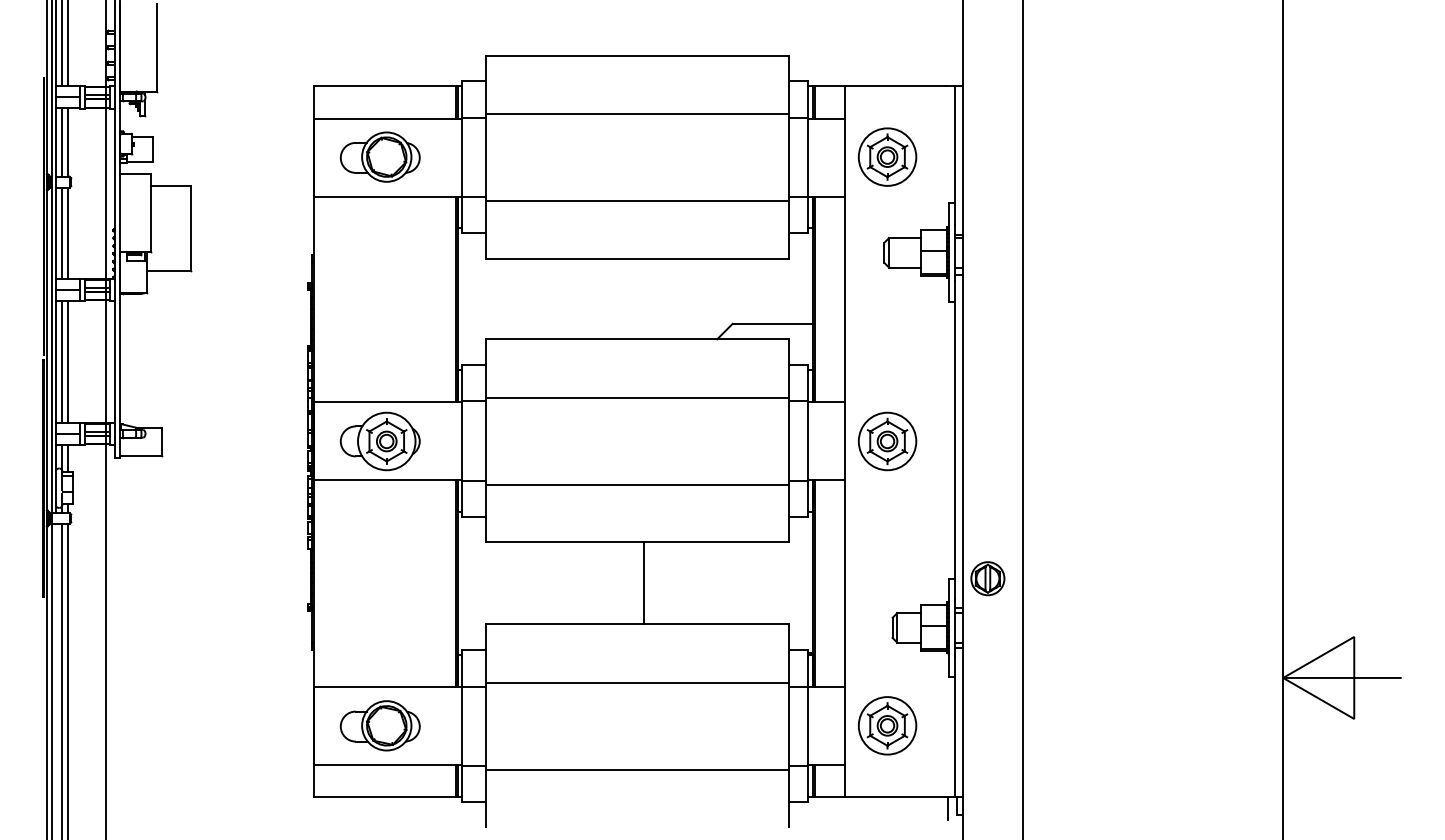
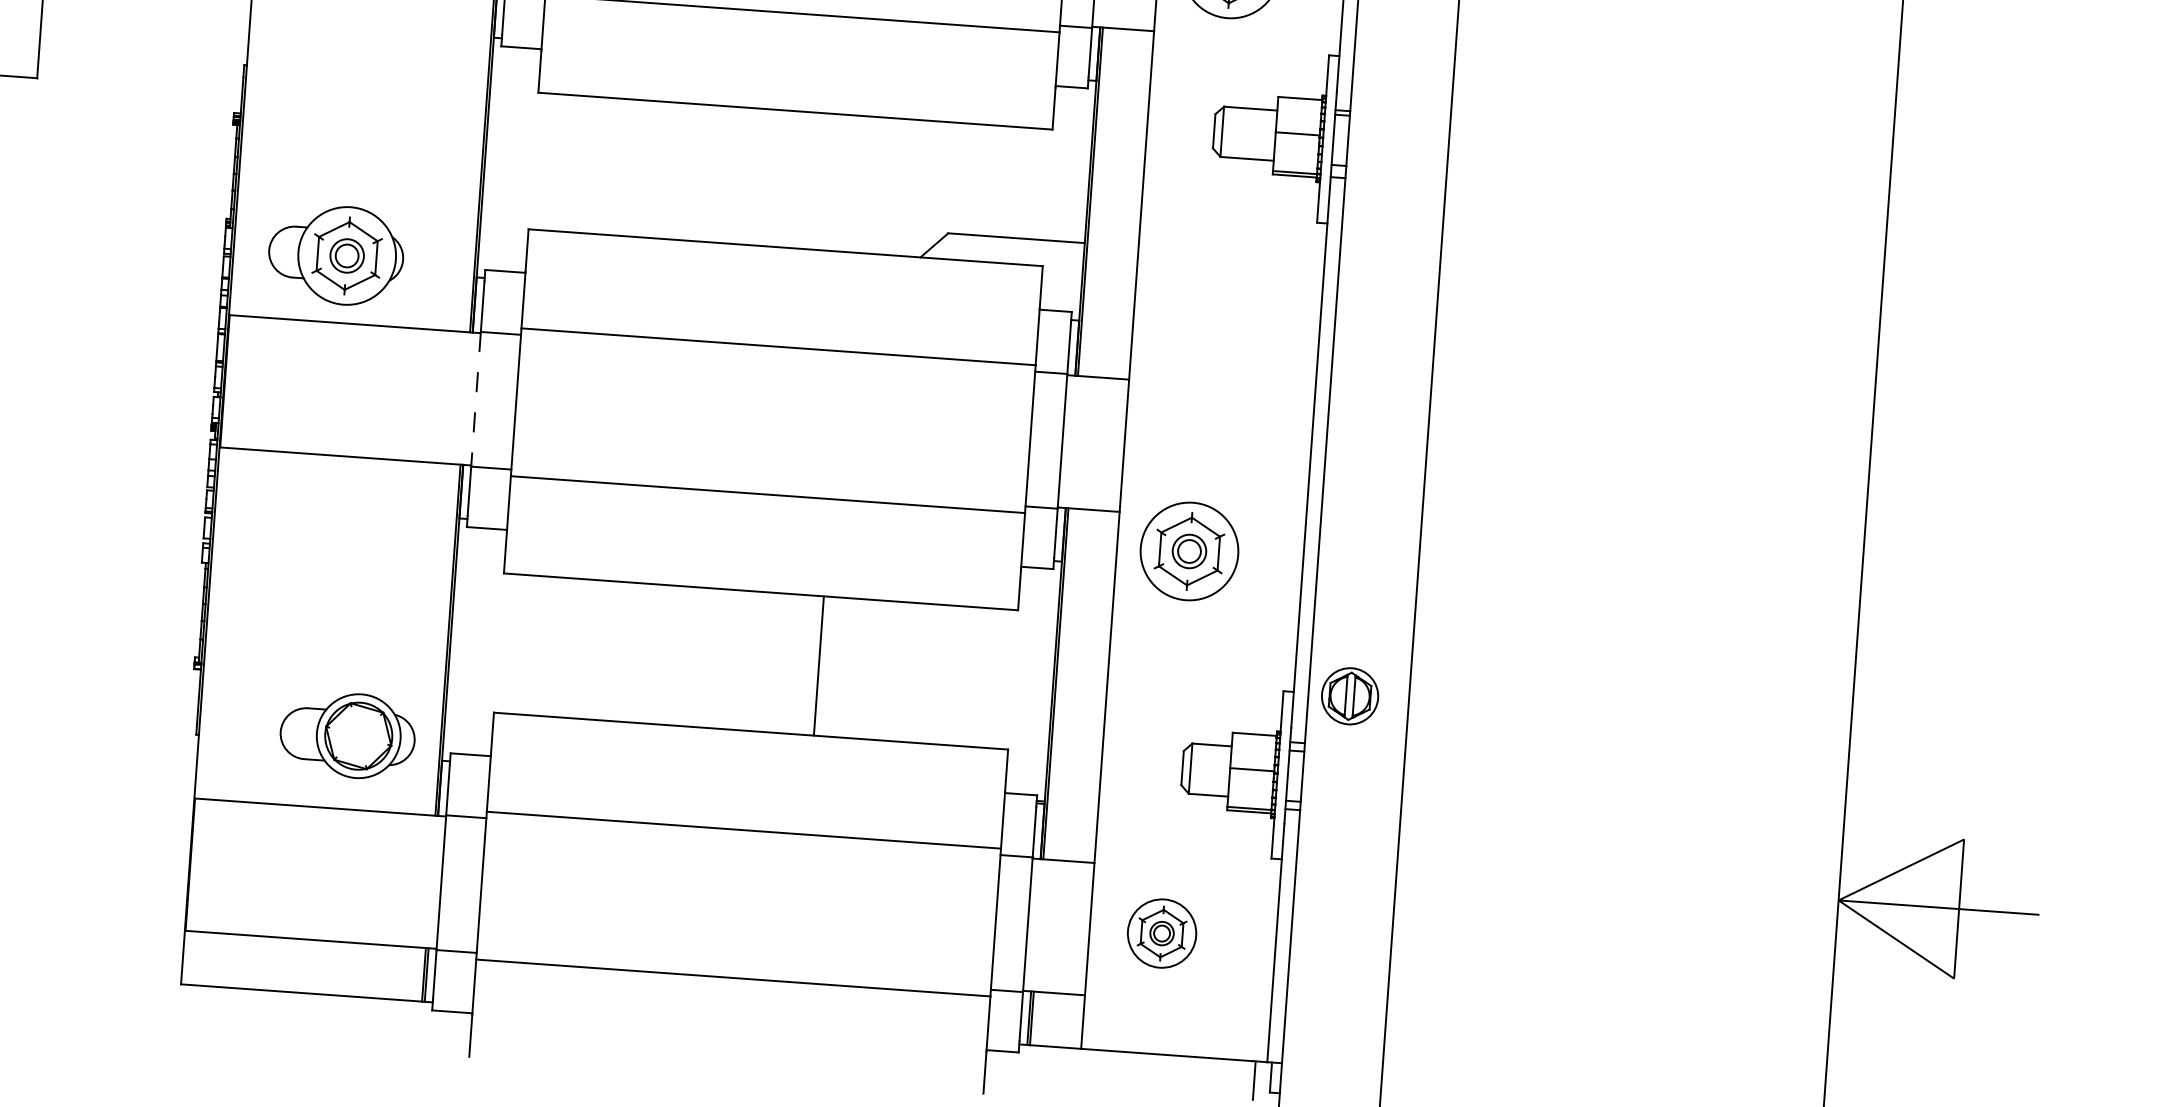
part: (379, 441) -> (334, 255), moved
line: (462, 441) -> (476, 399), solid -> dashed
part: (887, 441) -> (1189, 551), moved
line: (643, 583) -> (818, 666), moved
part: (379, 725) -> (346, 734), moved
part: (887, 725) -> (1162, 932), size x0.7

